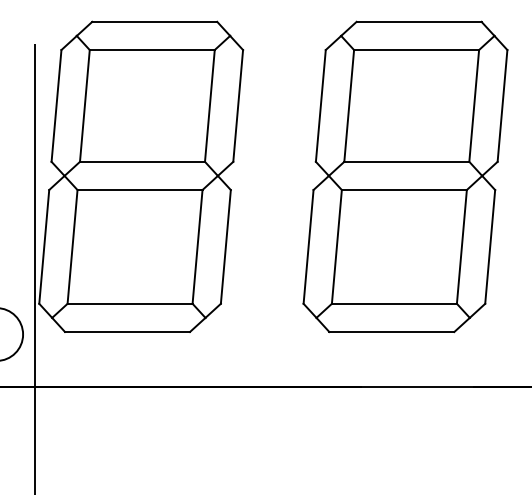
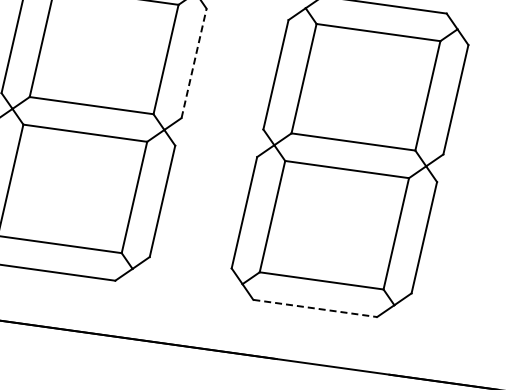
line: (238, 105) -> (194, 63), solid -> dashed
line: (391, 331) -> (314, 307), solid -> dashed

